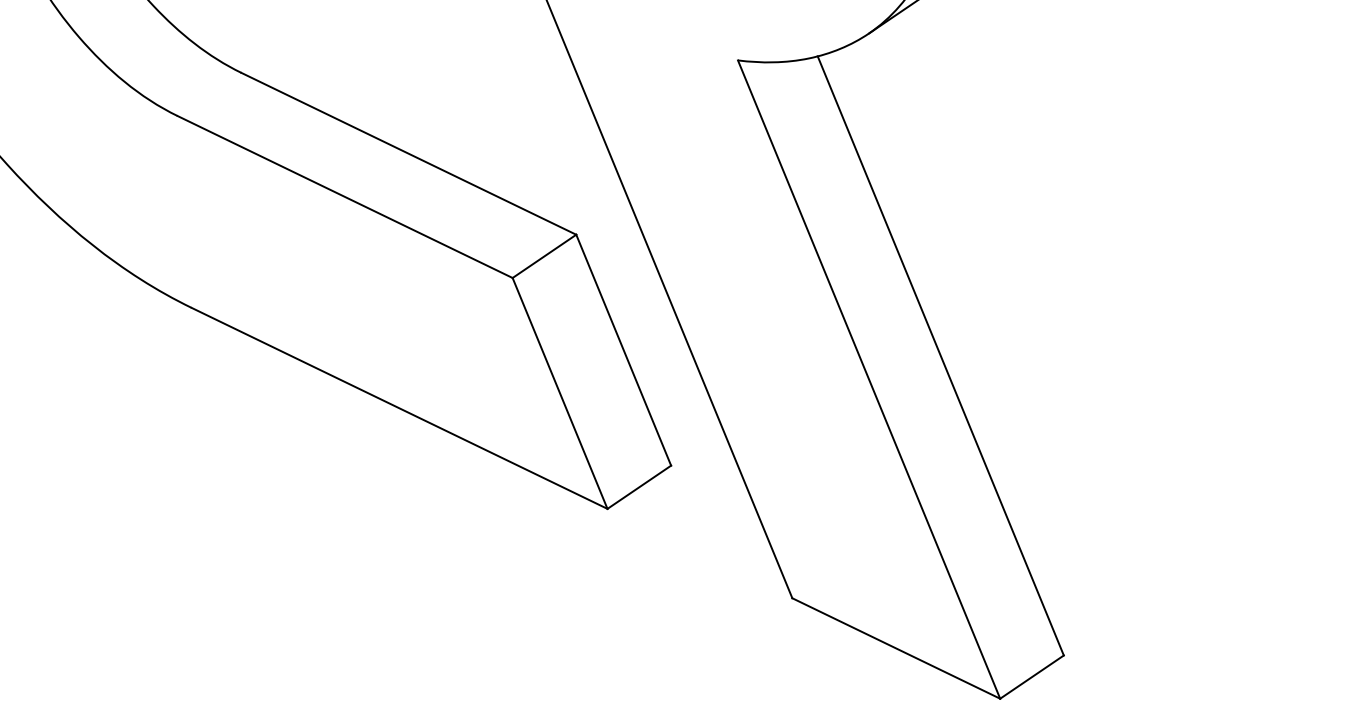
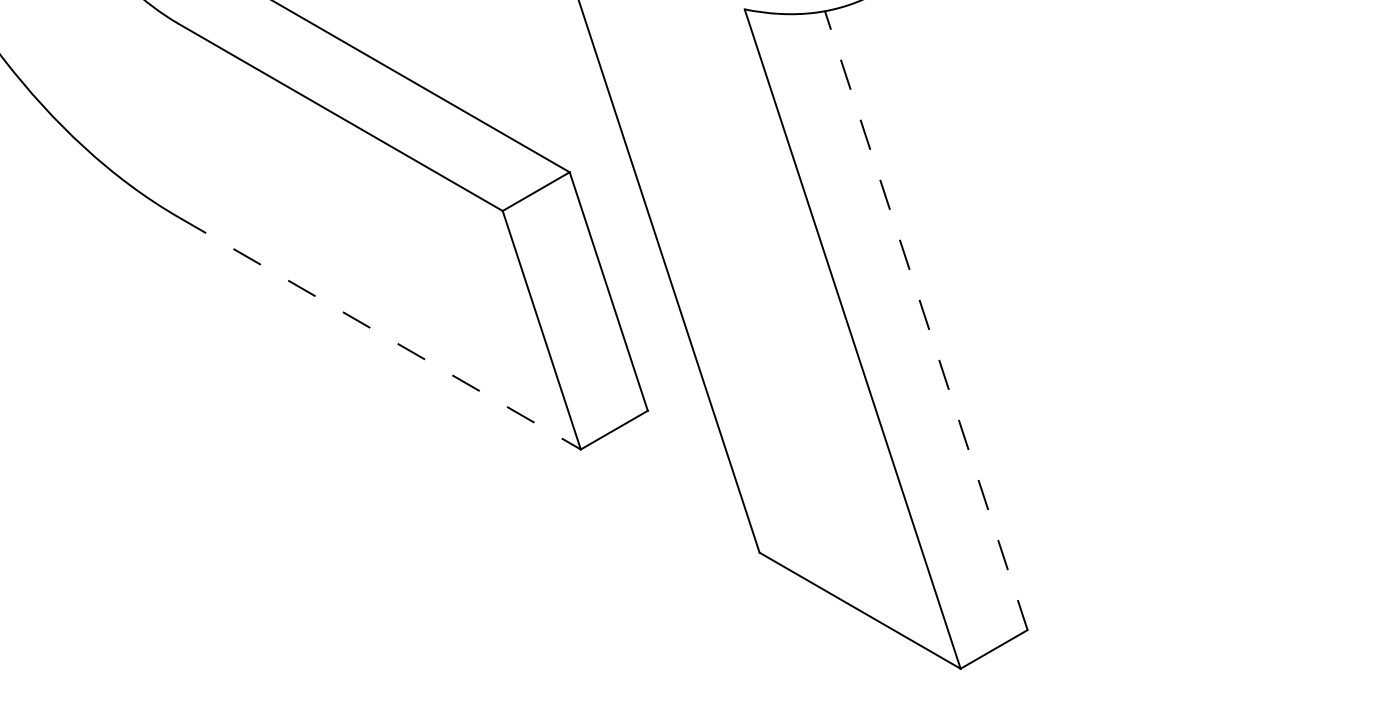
line: (940, 355) -> (926, 320), solid -> dashed
line: (400, 408) -> (380, 333), solid -> dashed

